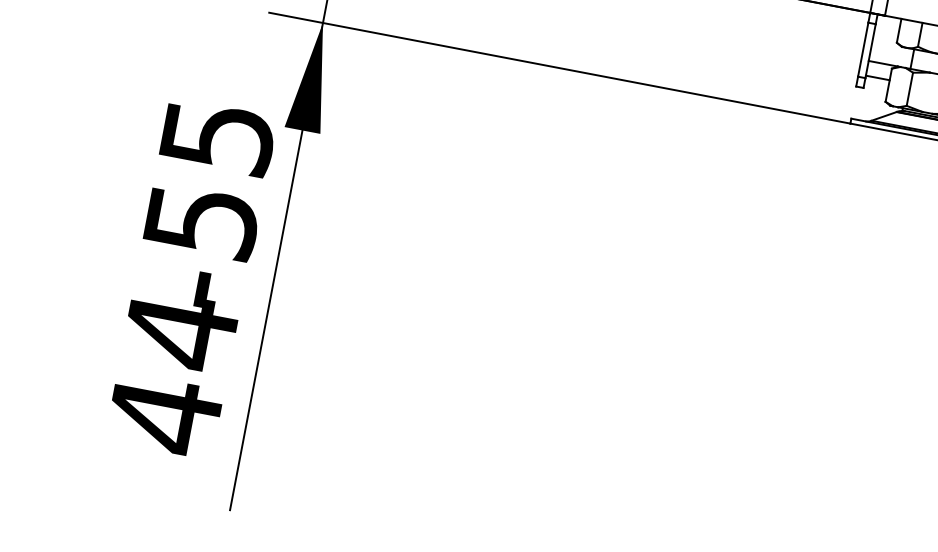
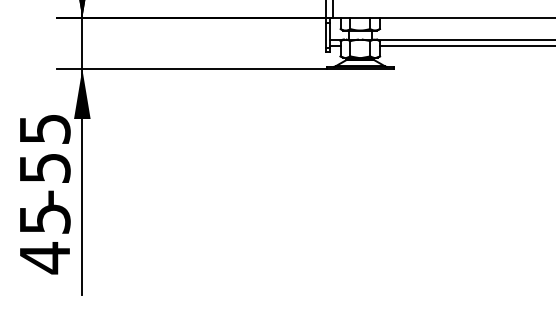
text: (182, 330) -> (45, 218), 44 -> 45

